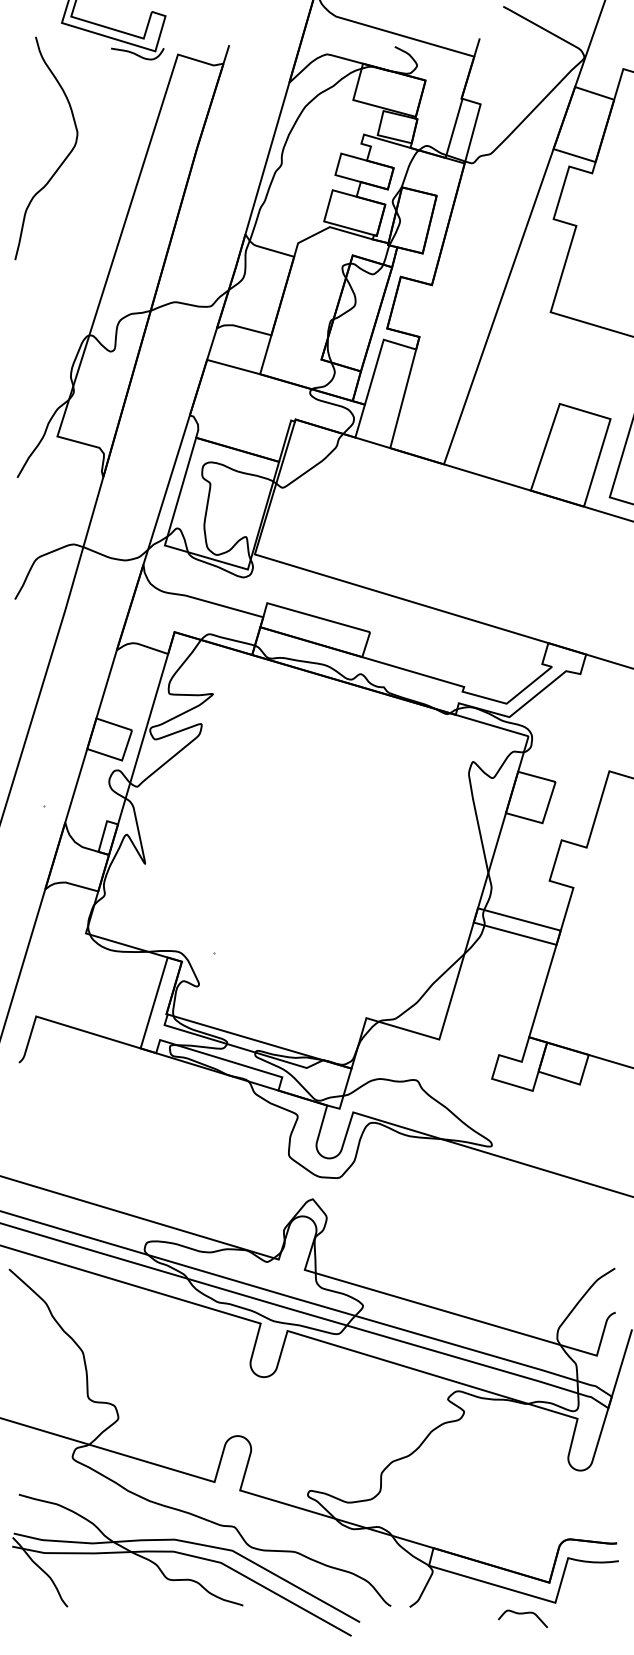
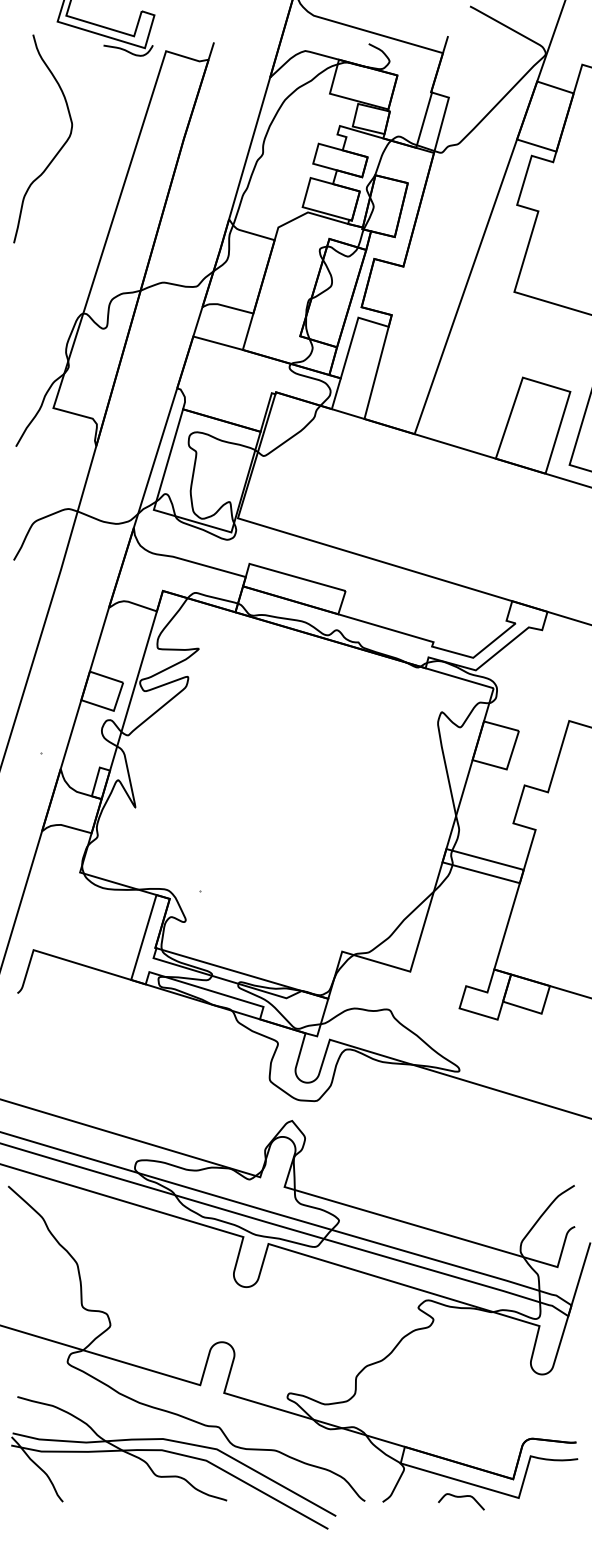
curve: (523, 1614) -> (461, 1497), moved

